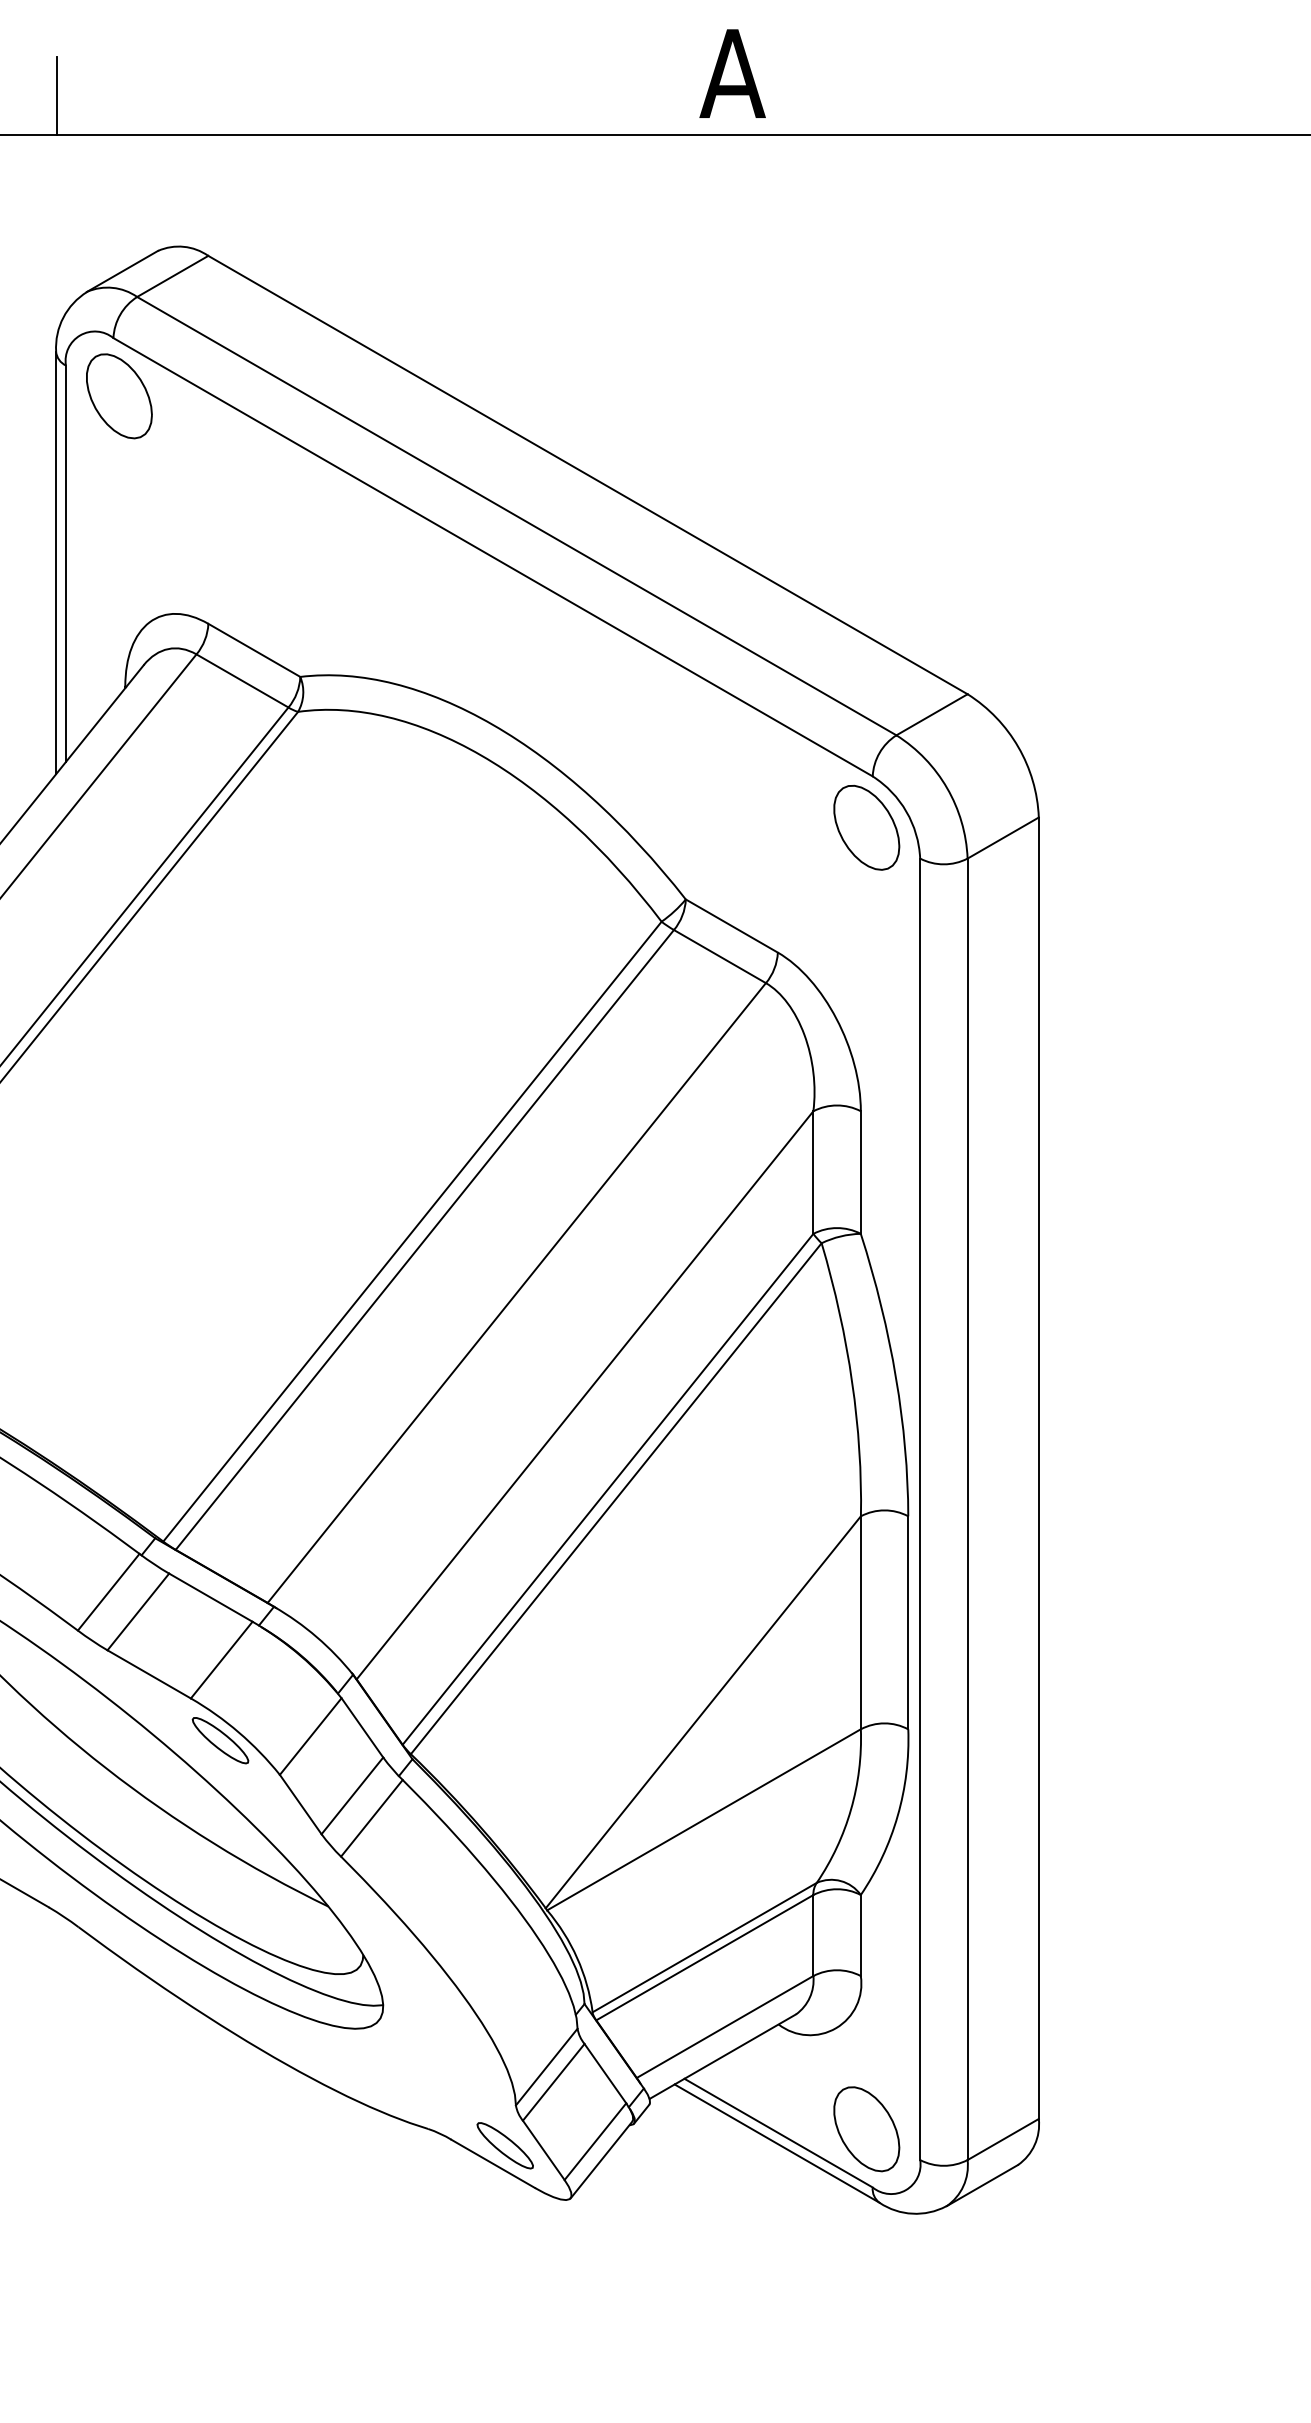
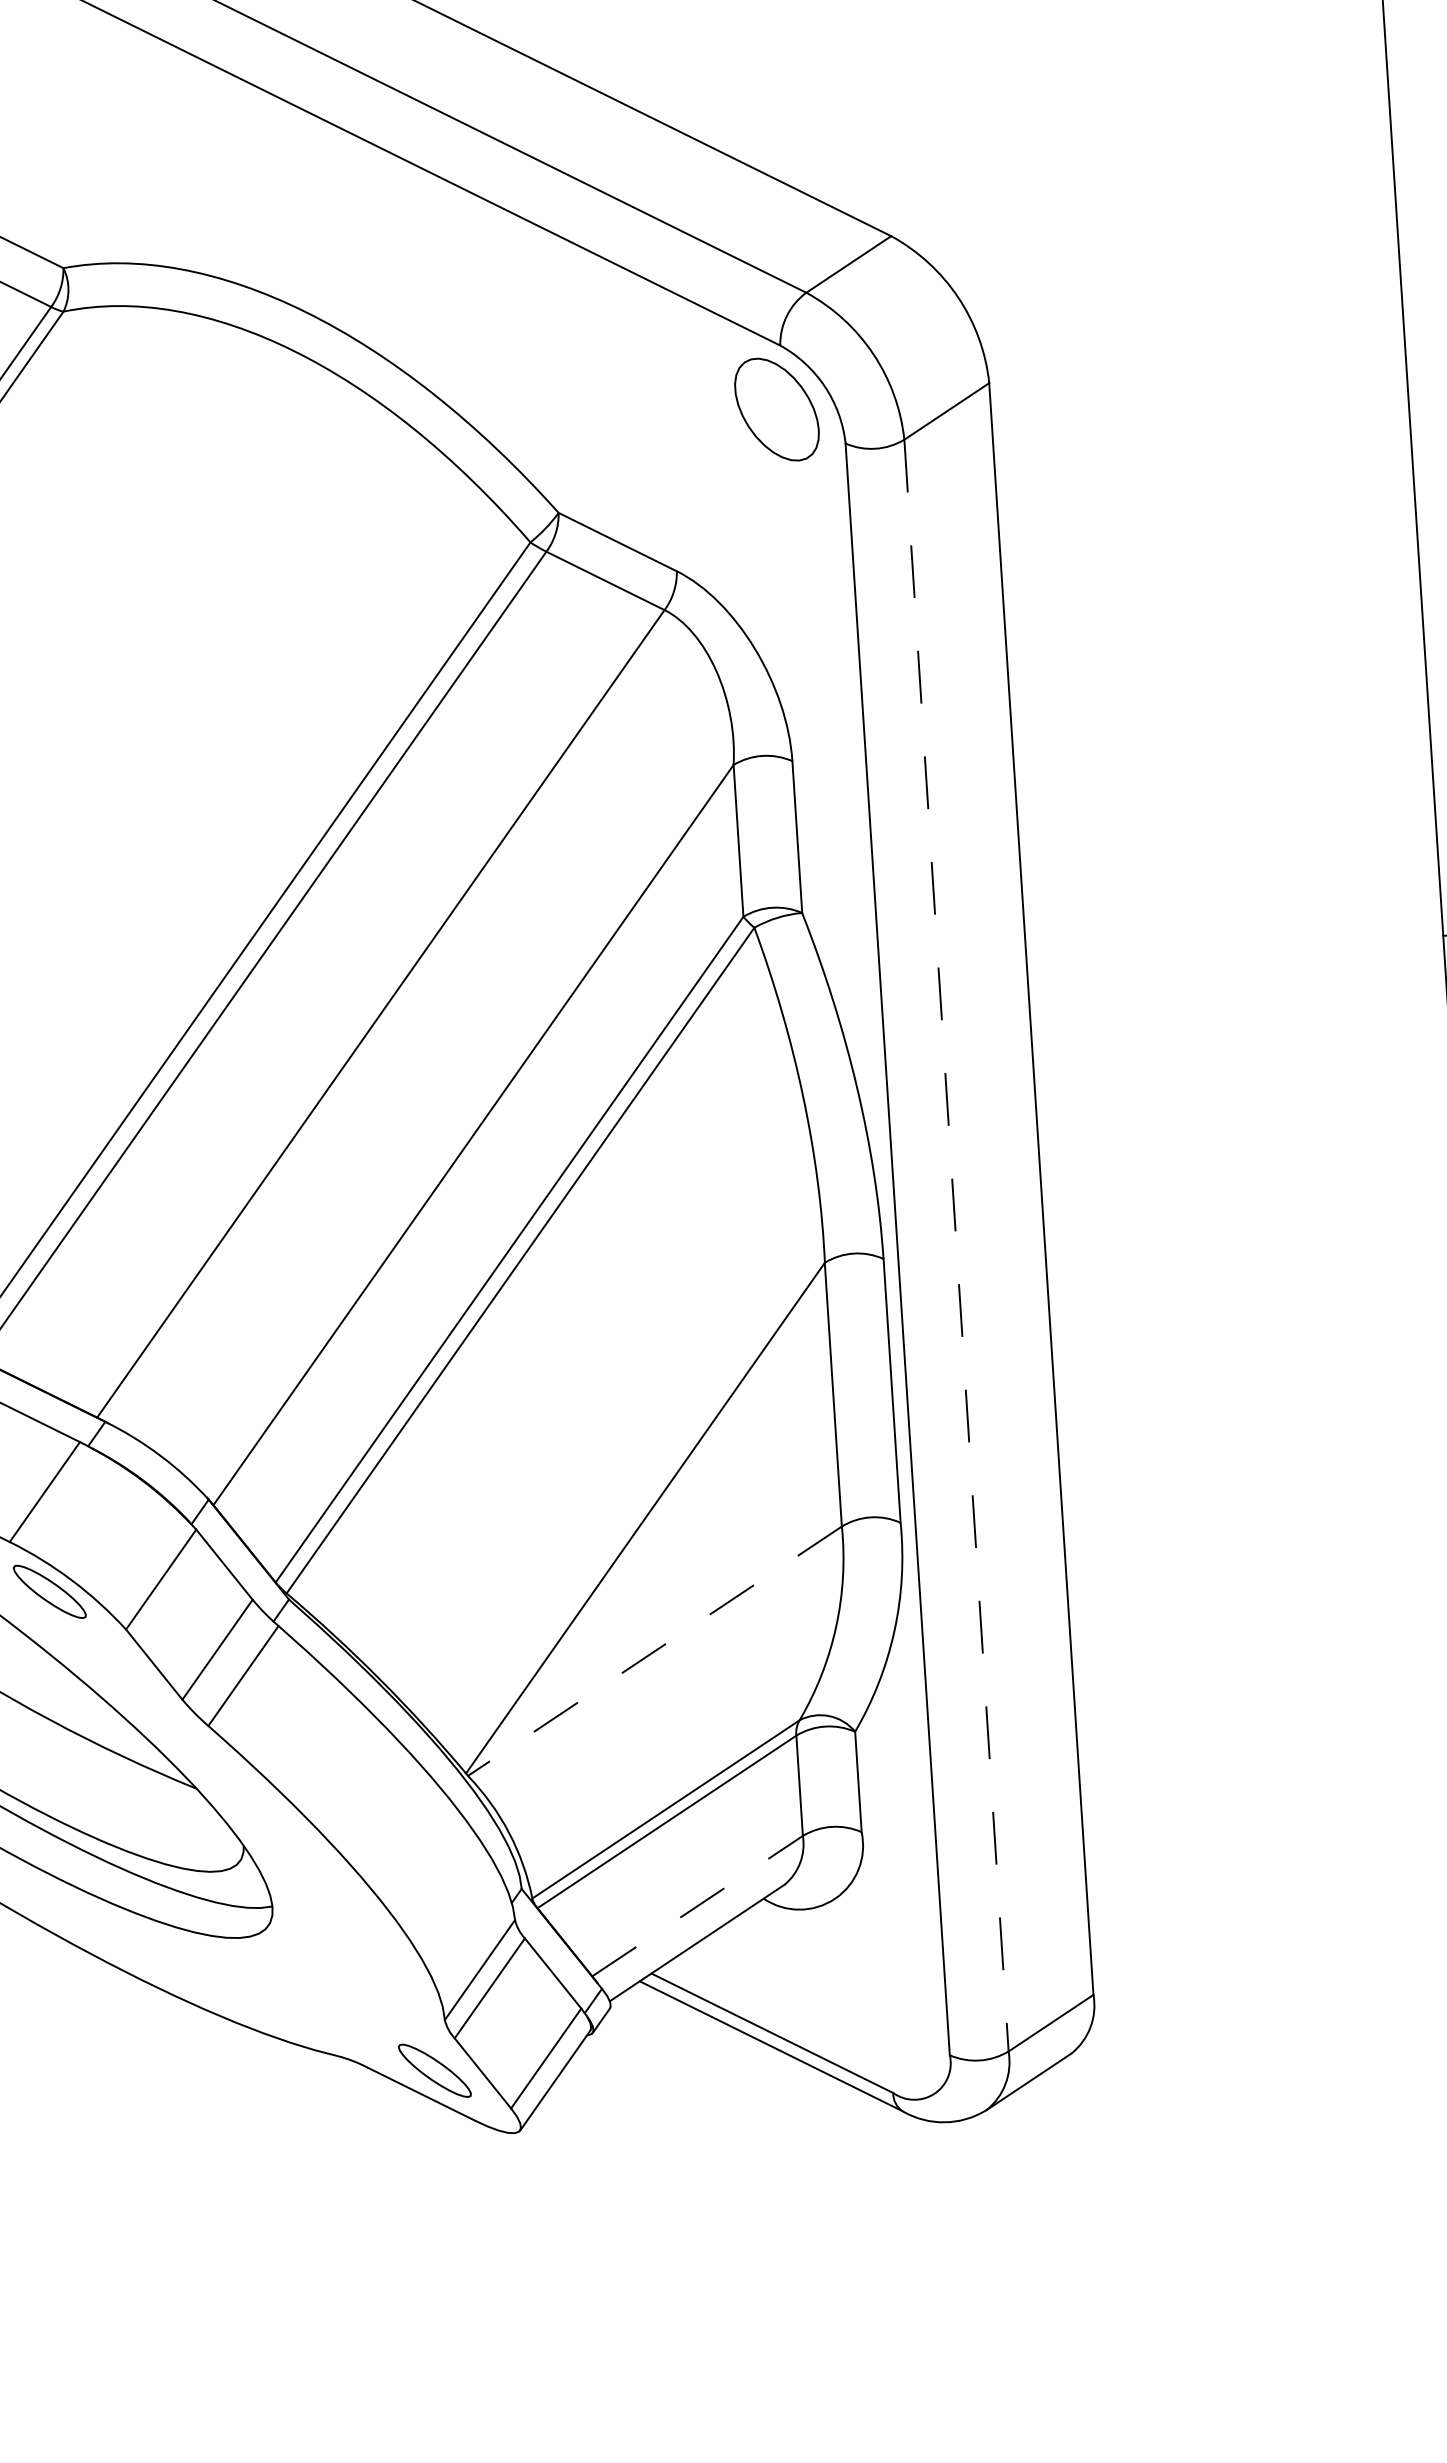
line: (967, 1509) -> (956, 1245), solid -> dashed
line: (703, 1820) -> (654, 1652), solid -> dashed
line: (725, 2026) -> (698, 1905), solid -> dashed
part: (866, 2129) -> (880, 2021), removed

